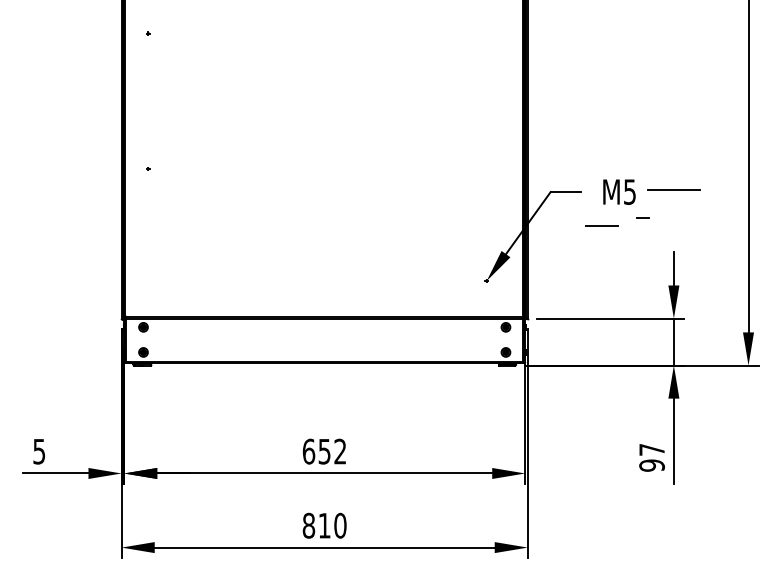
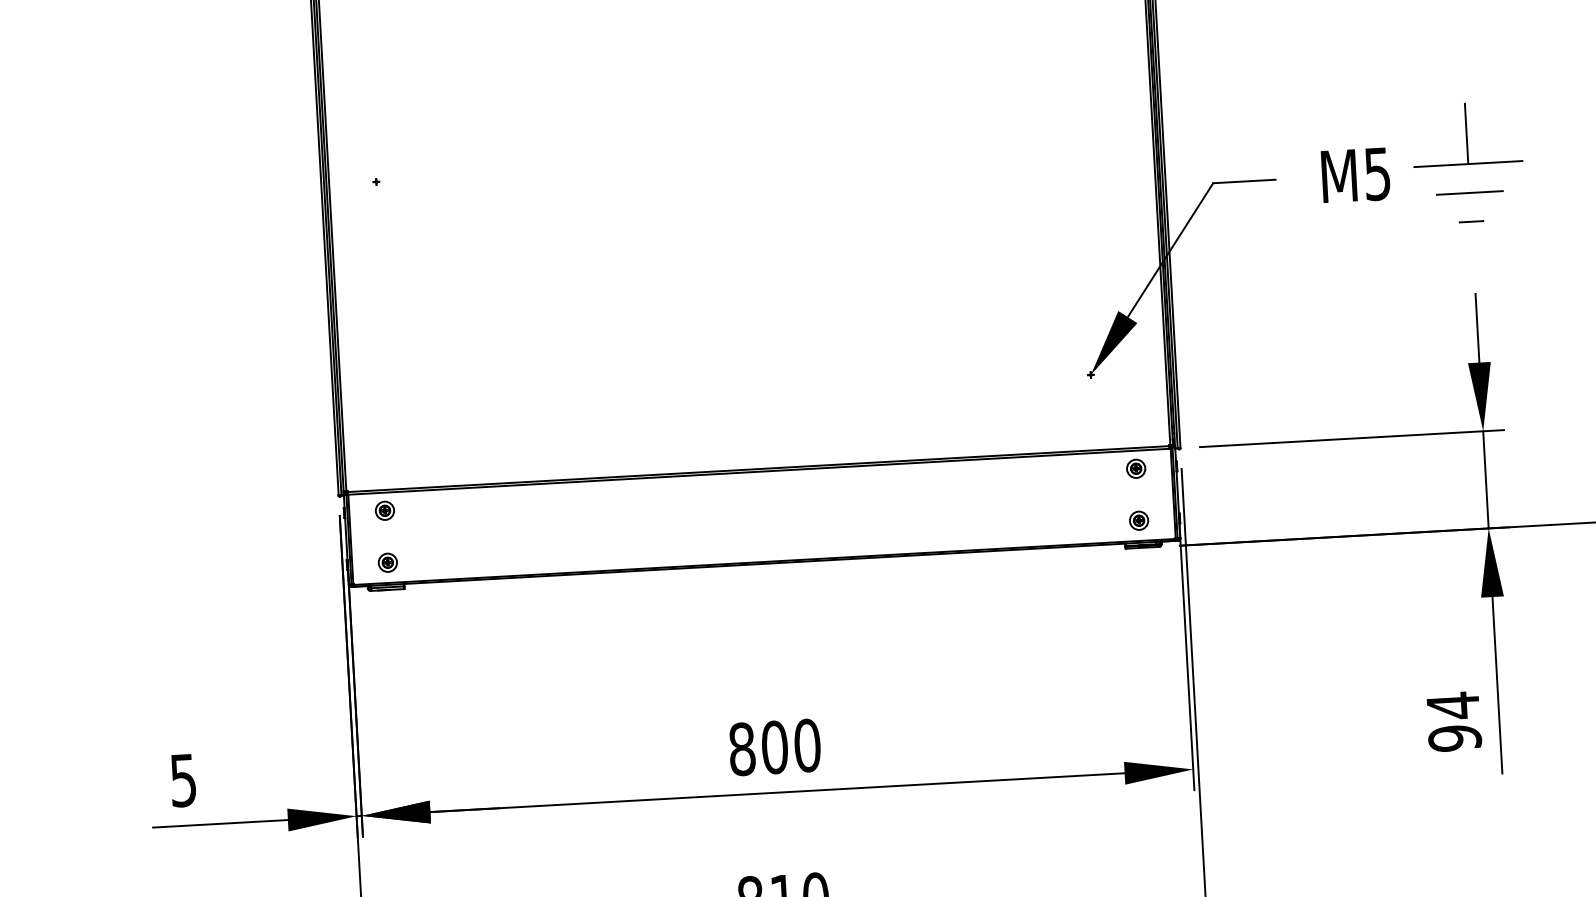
line: (673, 174) -> (1465, 132), added
line: (642, 217) -> (1470, 221), moved
line: (601, 225) -> (1469, 192), moved
text: (651, 449) -> (1451, 705), 97 -> 94
text: (324, 451) -> (774, 747), 652 -> 800

